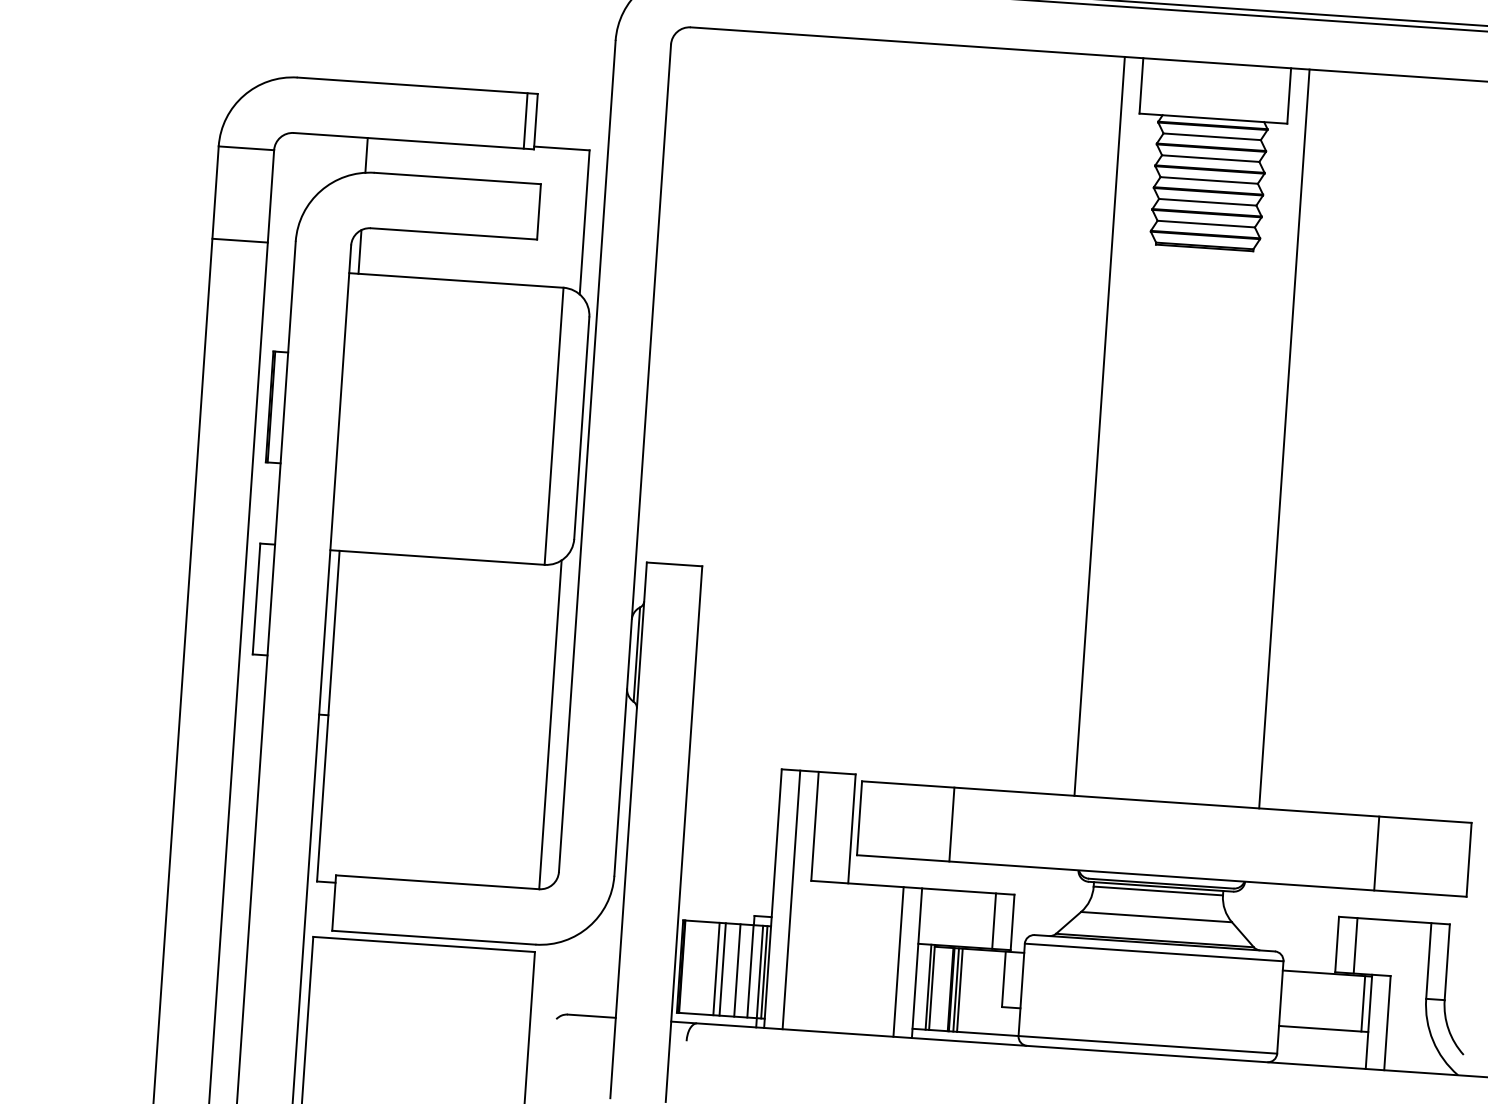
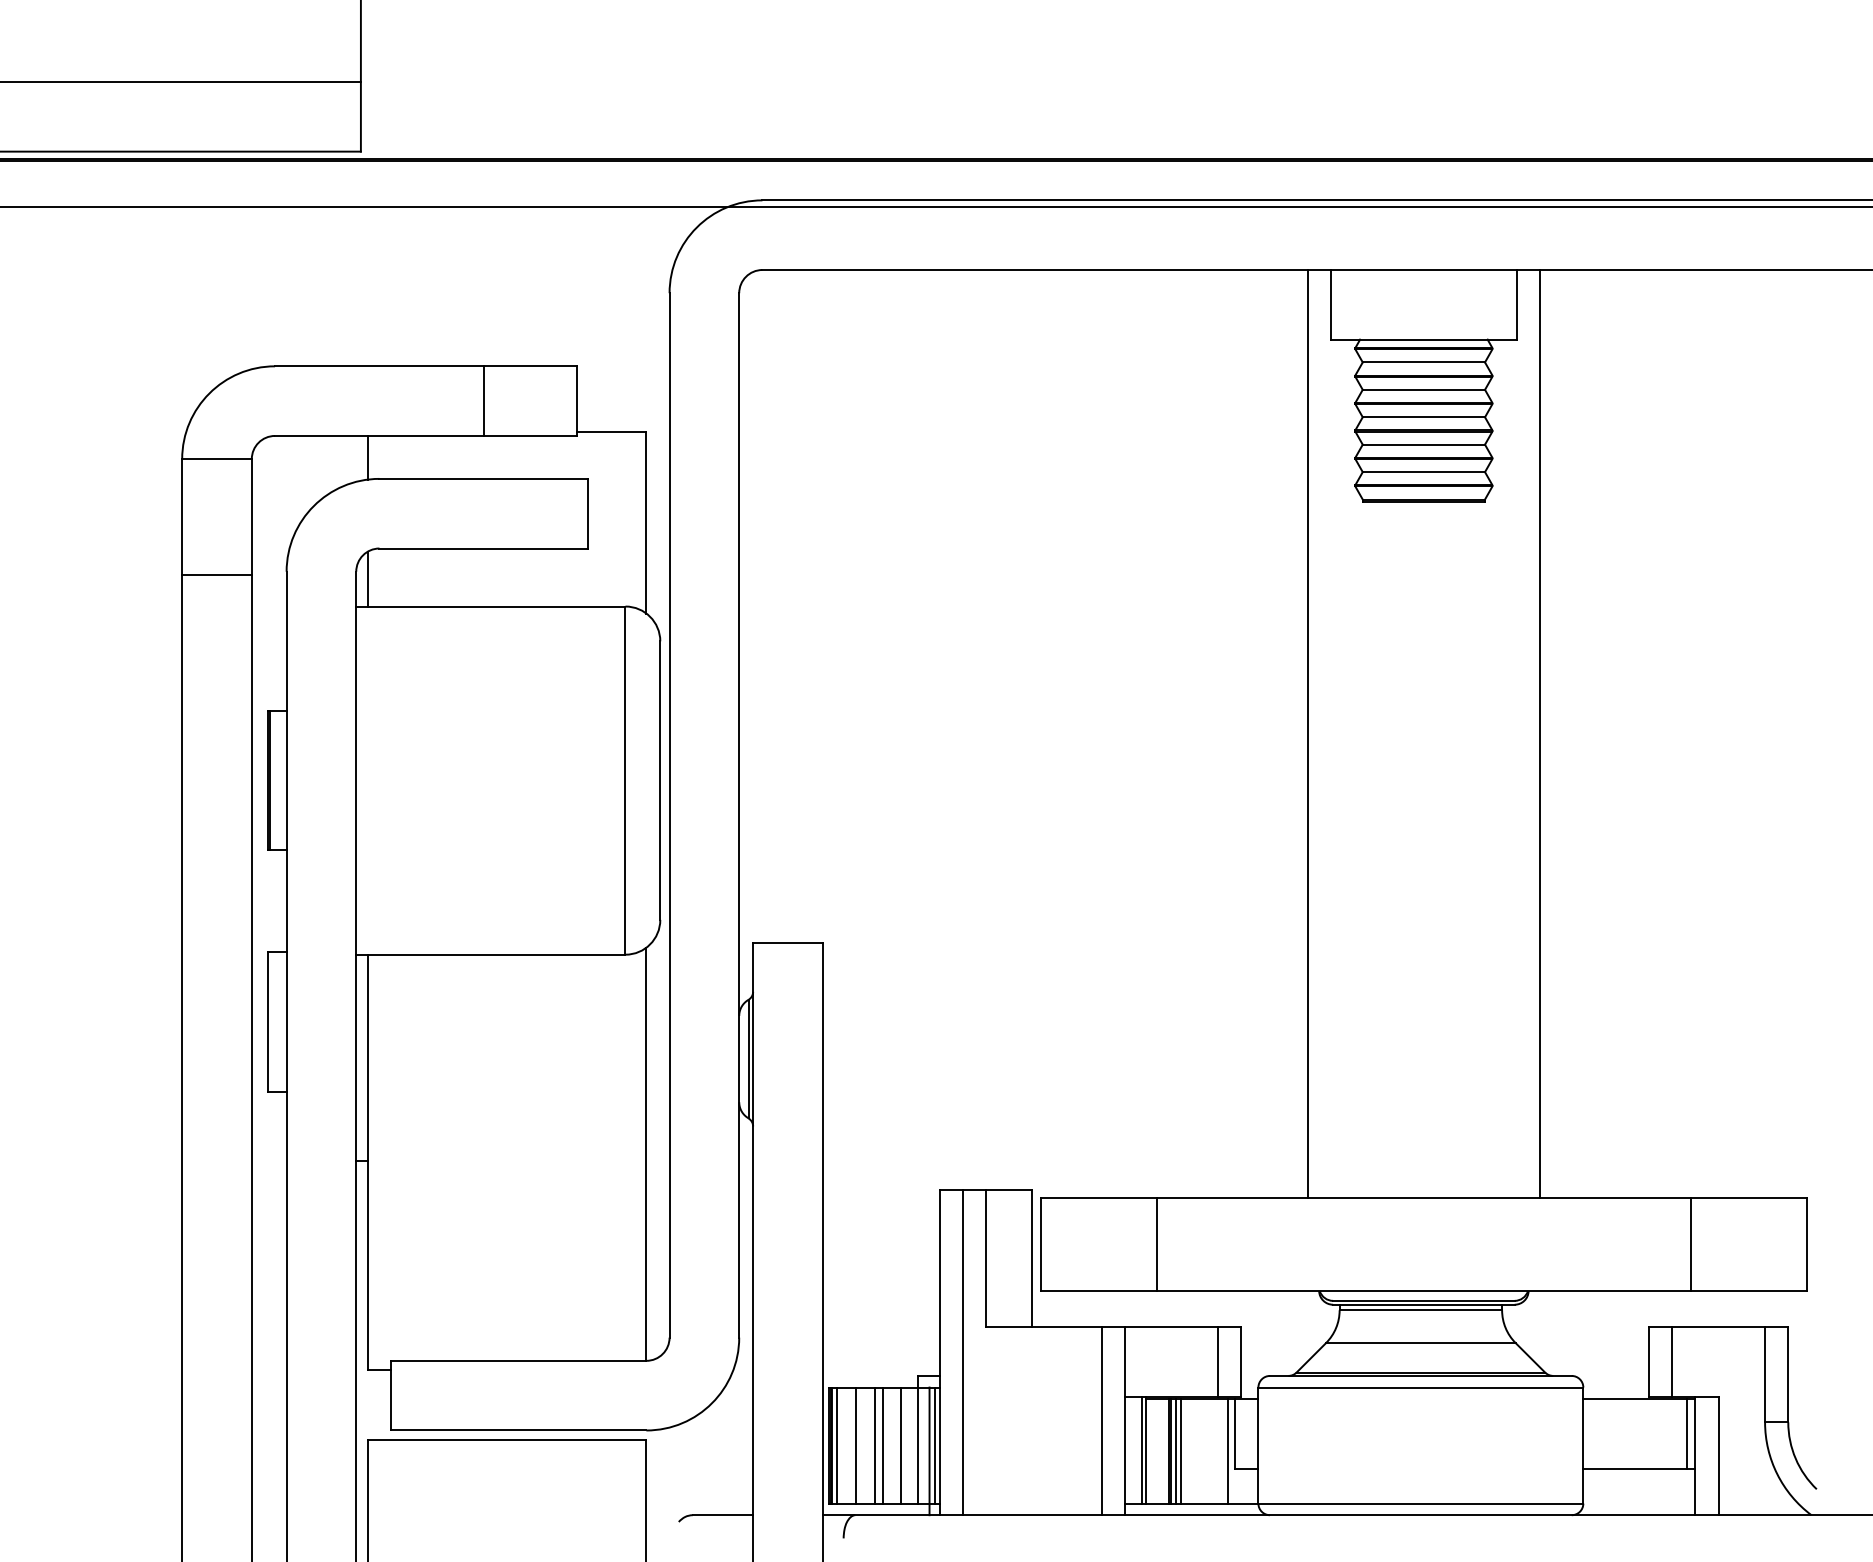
line: (525, 120) -> (483, 400), moved
line: (685, 966) -> (836, 1445), added
line: (701, 967) -> (856, 1445), added
line: (996, 992) -> (1227, 1451), added

